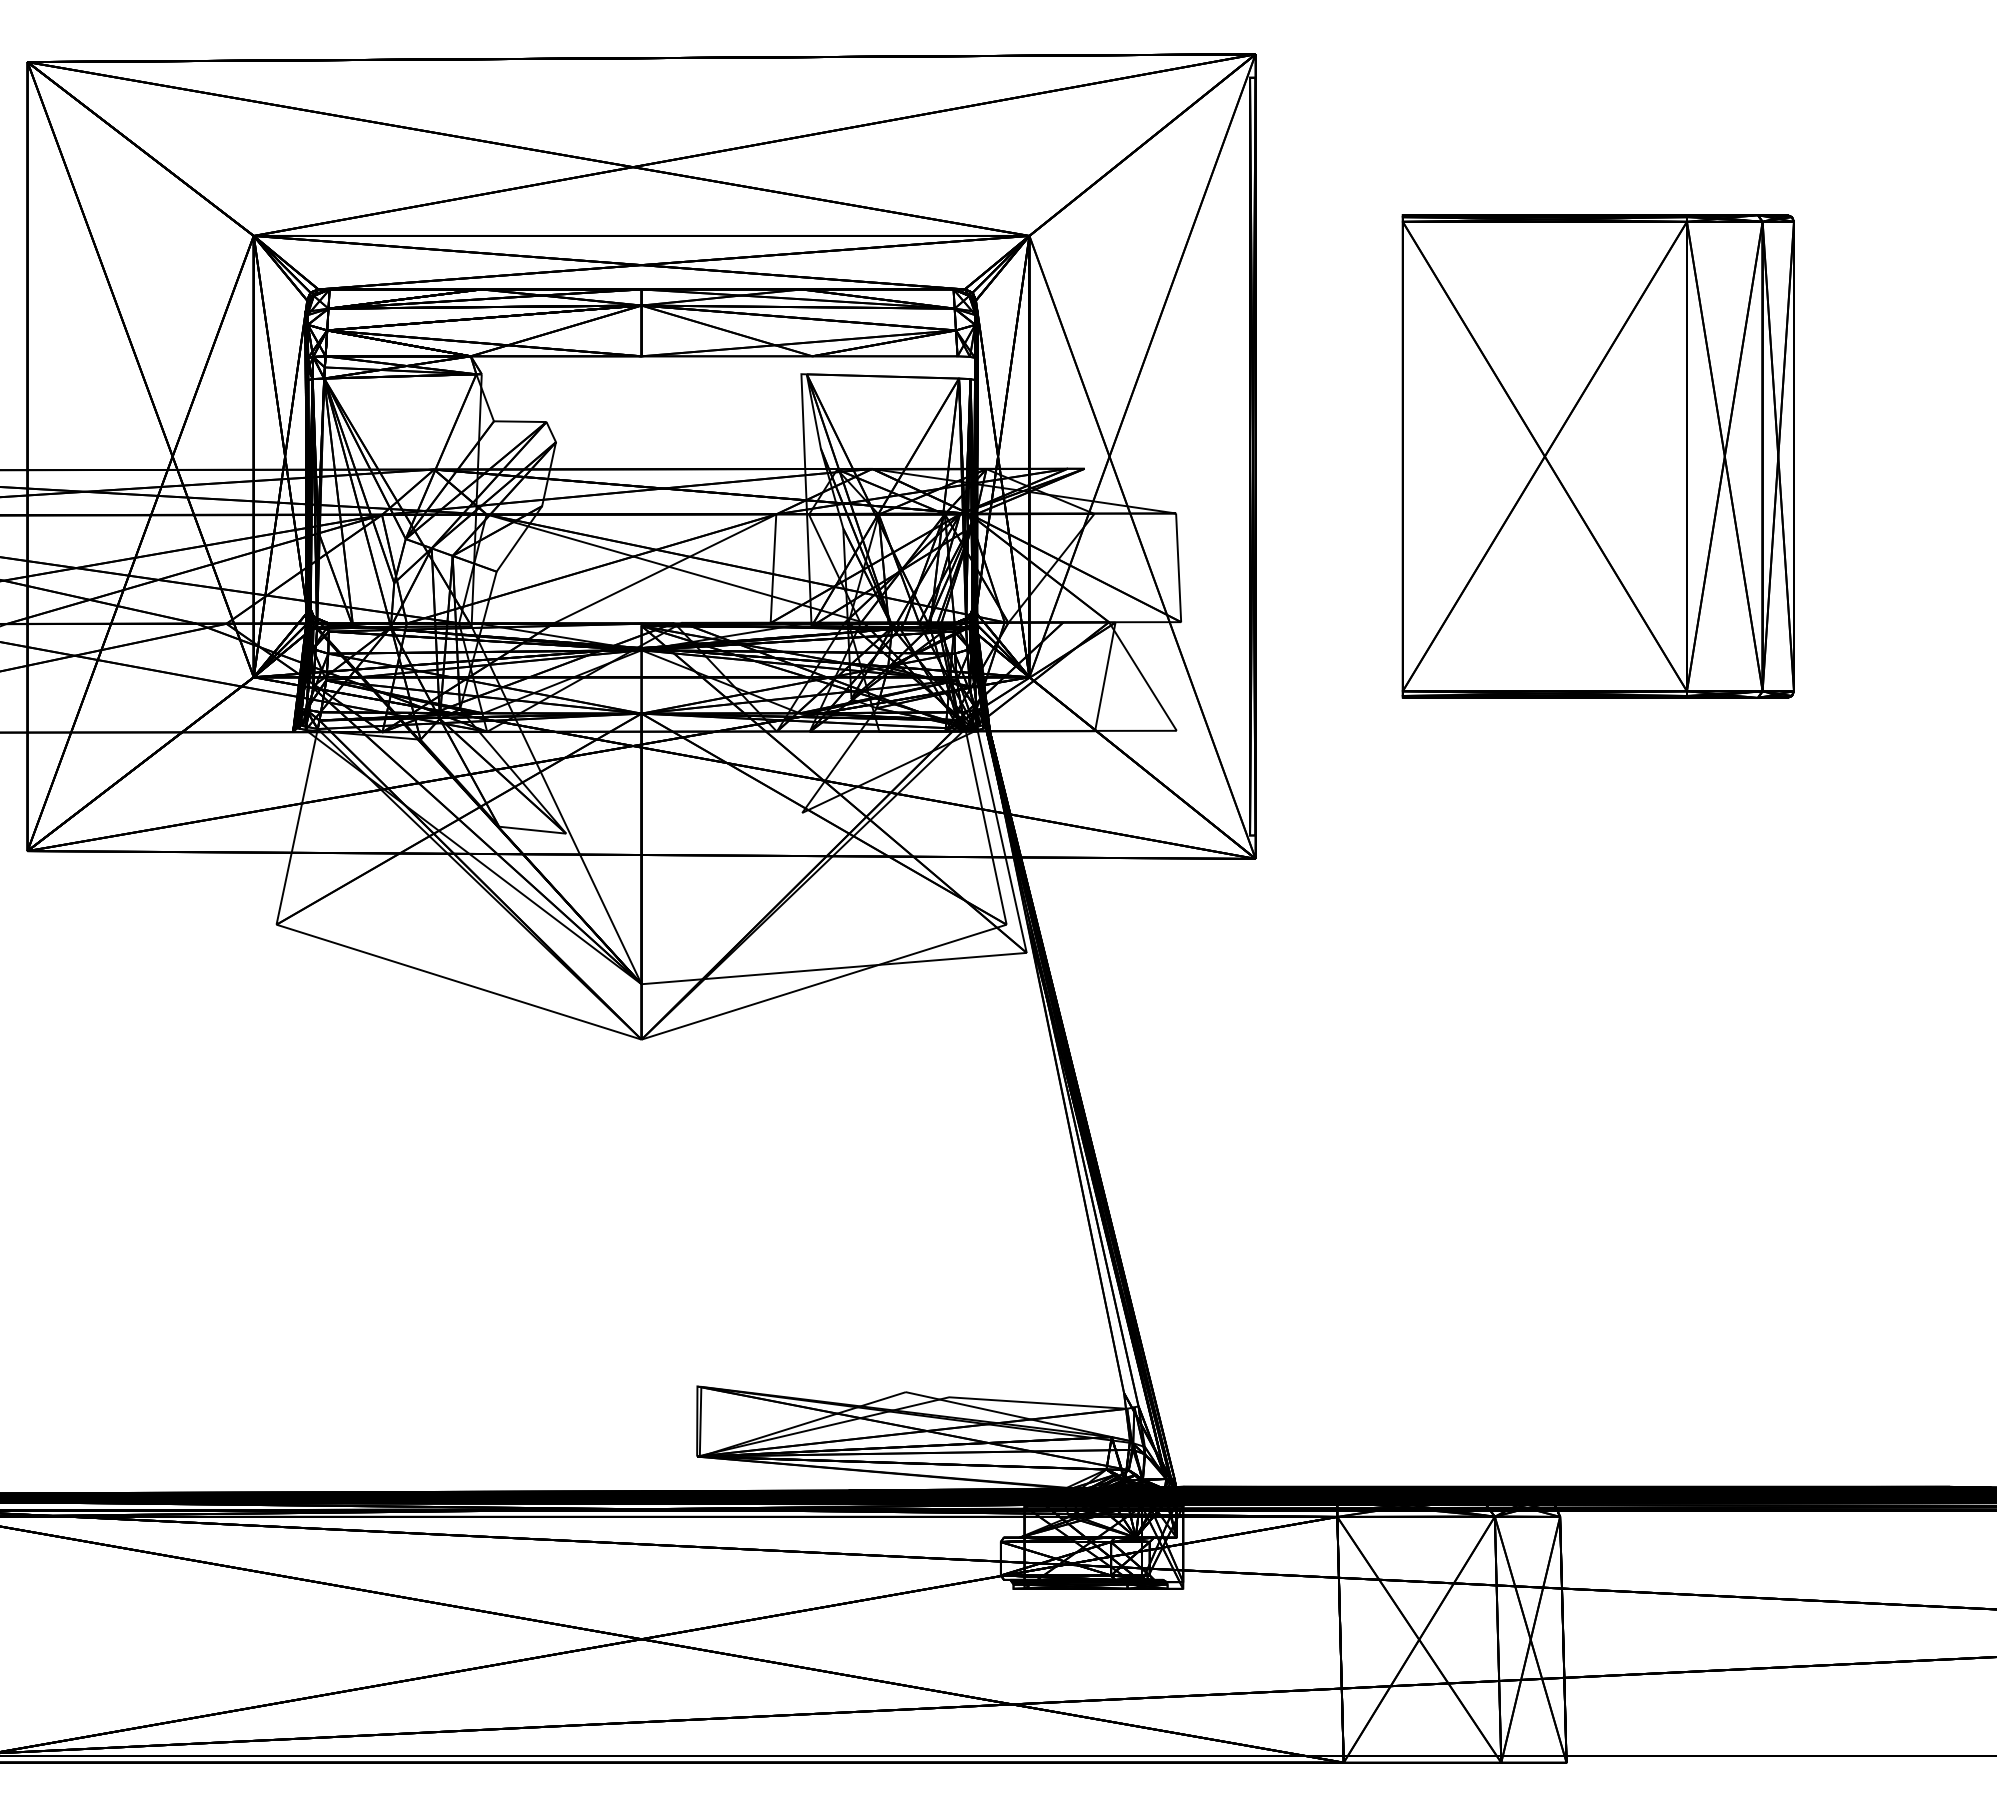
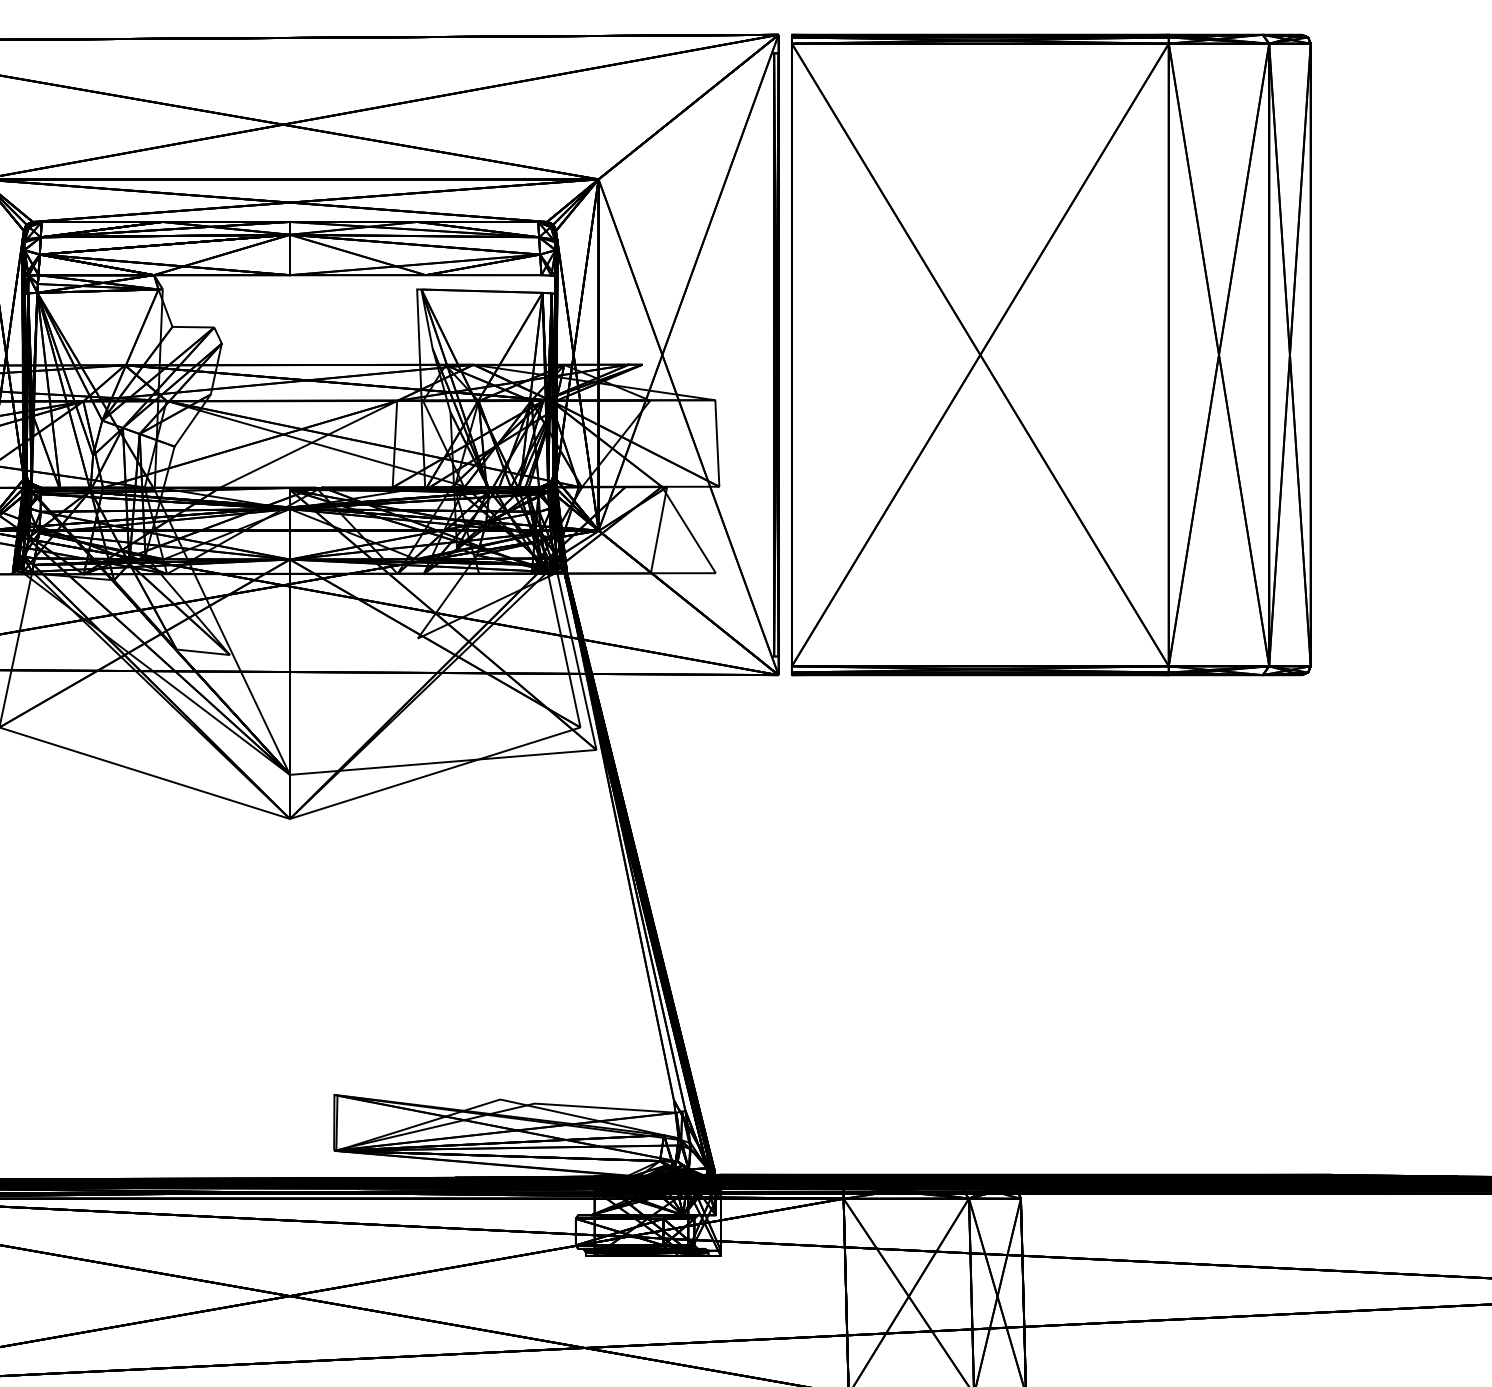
part: (1598, 456) -> (1051, 354), size x1.67

